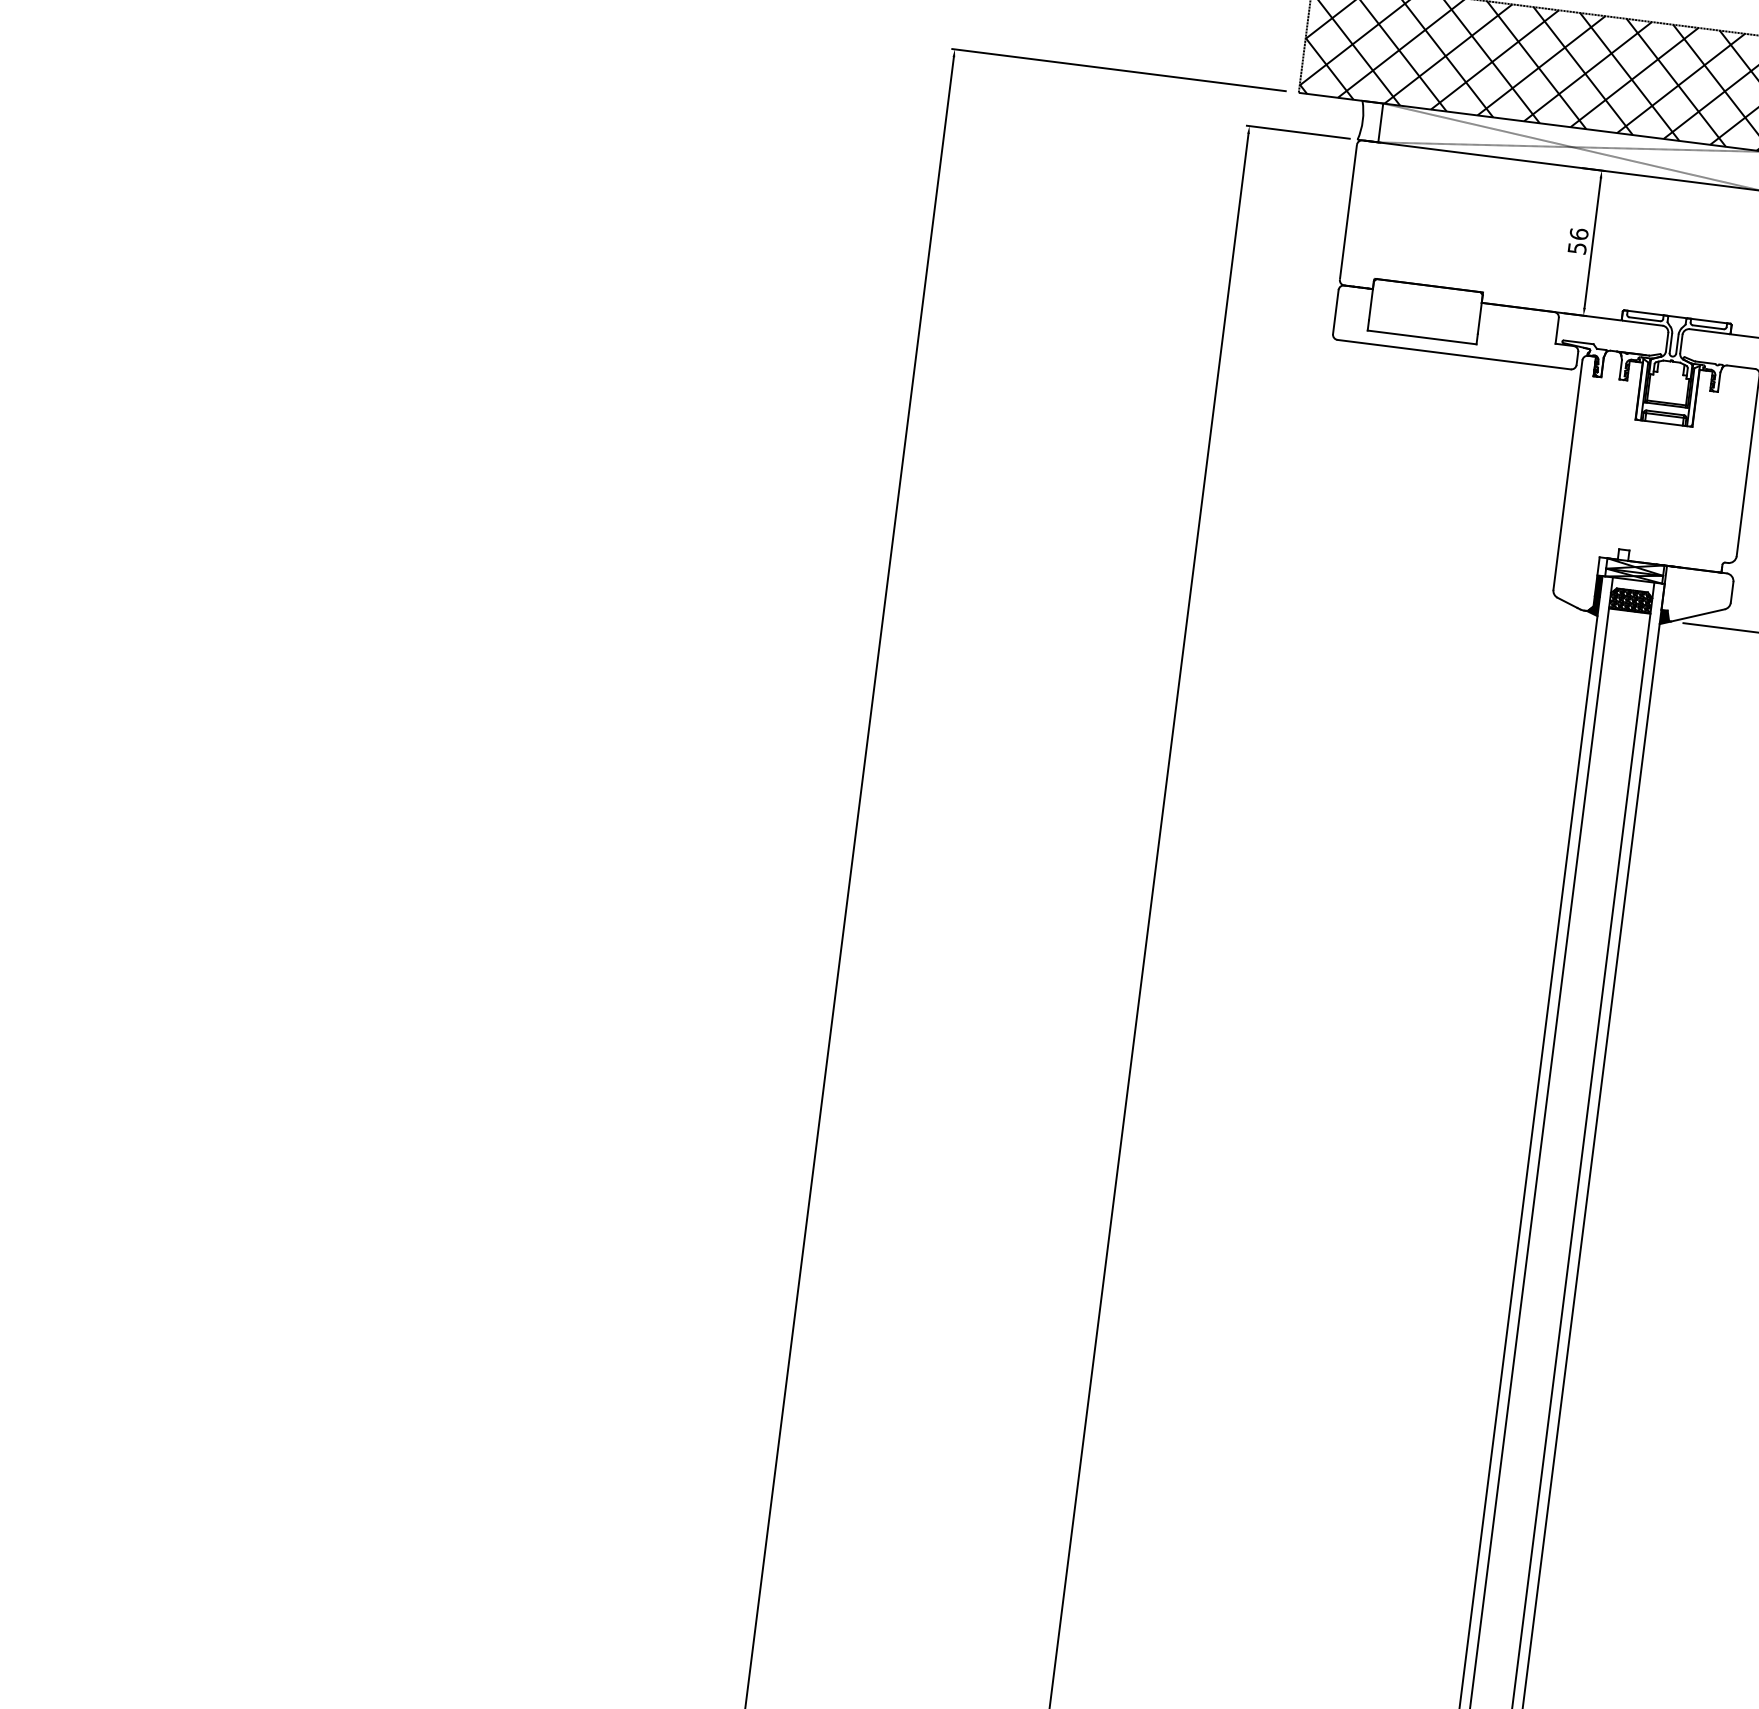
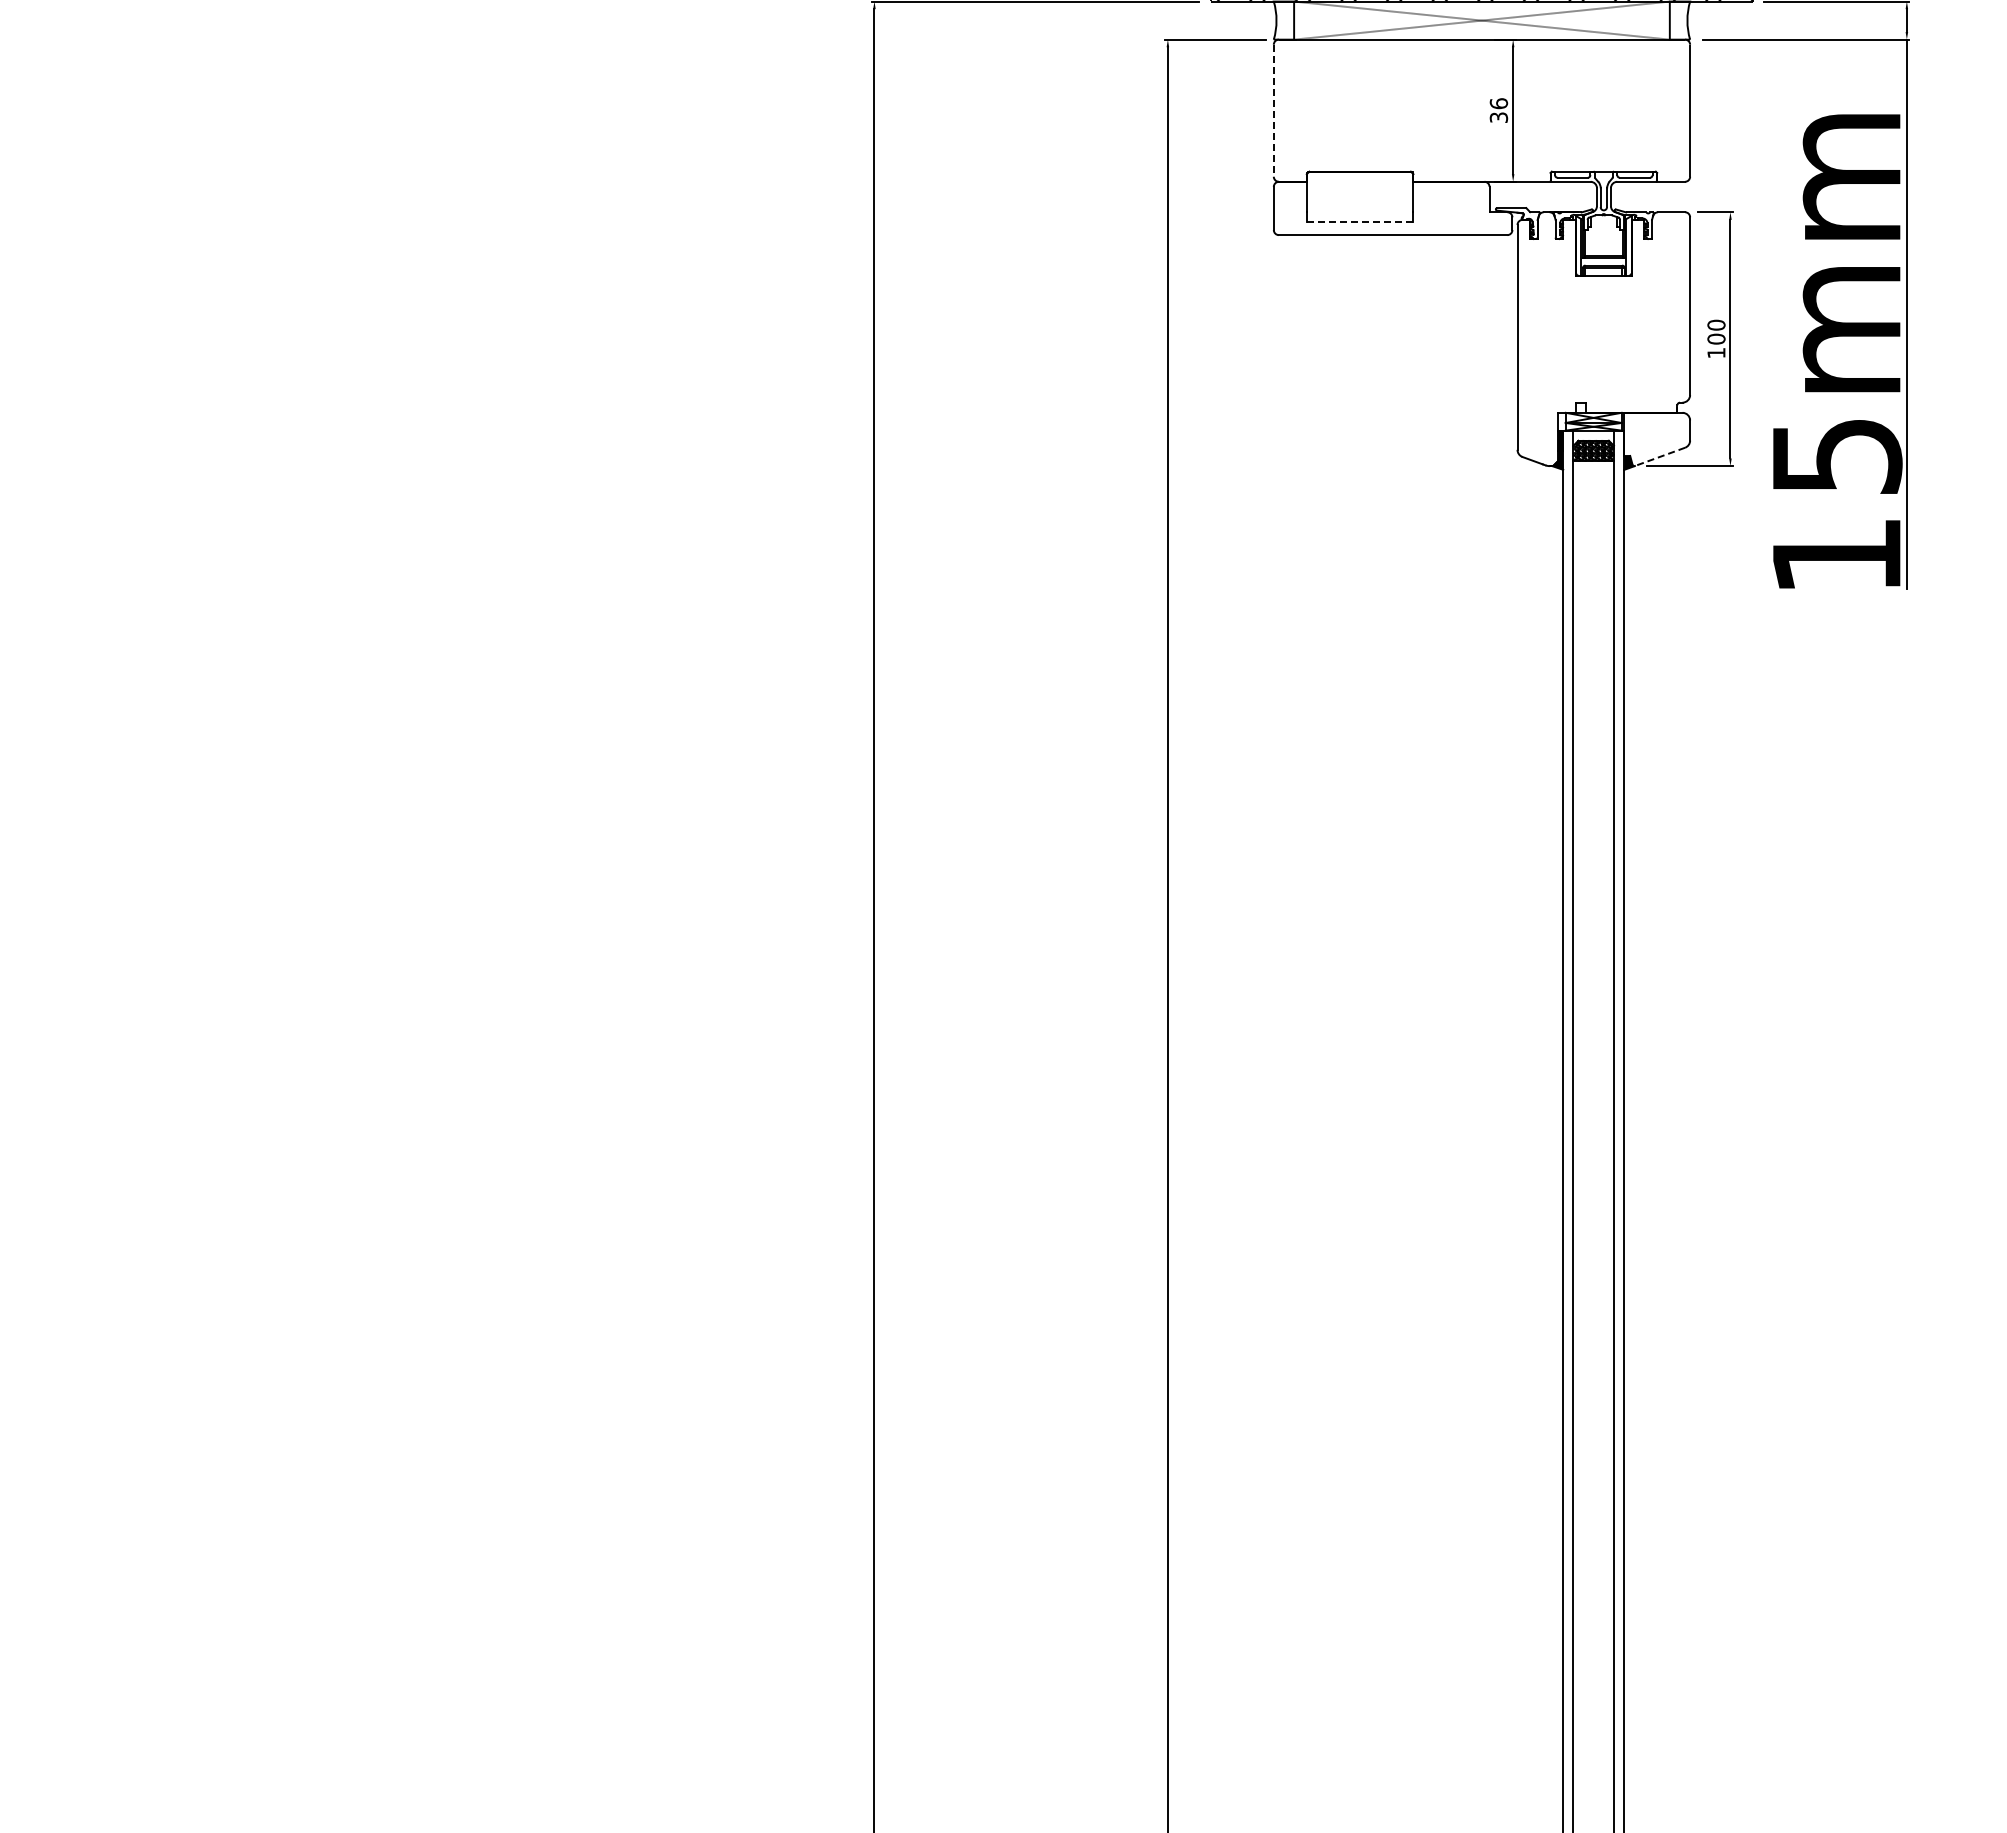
line: (1348, 213) -> (1273, 111), solid -> dashed
text: (1576, 248) -> (1498, 117), 56 -> 36
line: (1422, 337) -> (1360, 222), solid -> dashed
line: (1698, 615) -> (1660, 456), solid -> dashed

